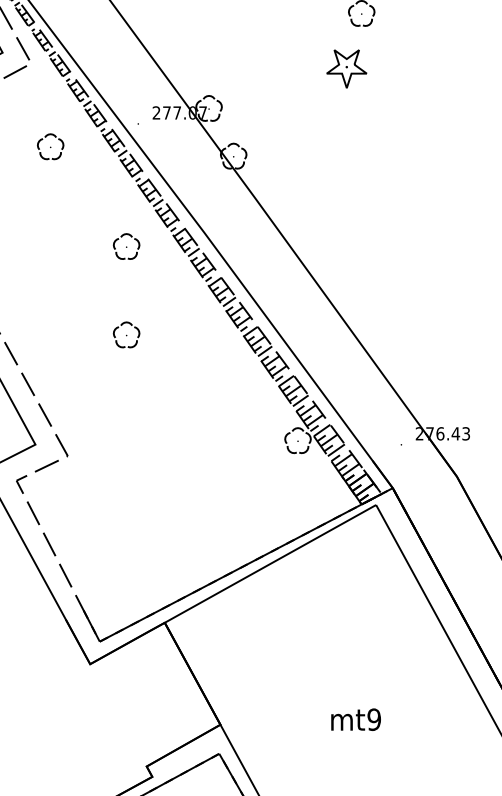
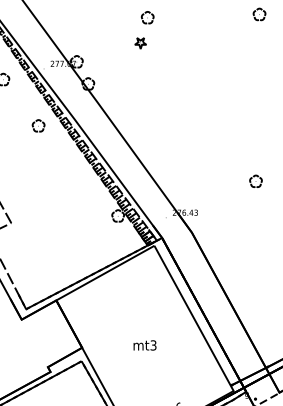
part: (346, 69) -> (140, 43), size x0.62
part: (126, 334) -> (38, 166), removed
text: (374, 719) -> (153, 345), mt9 -> mt3

